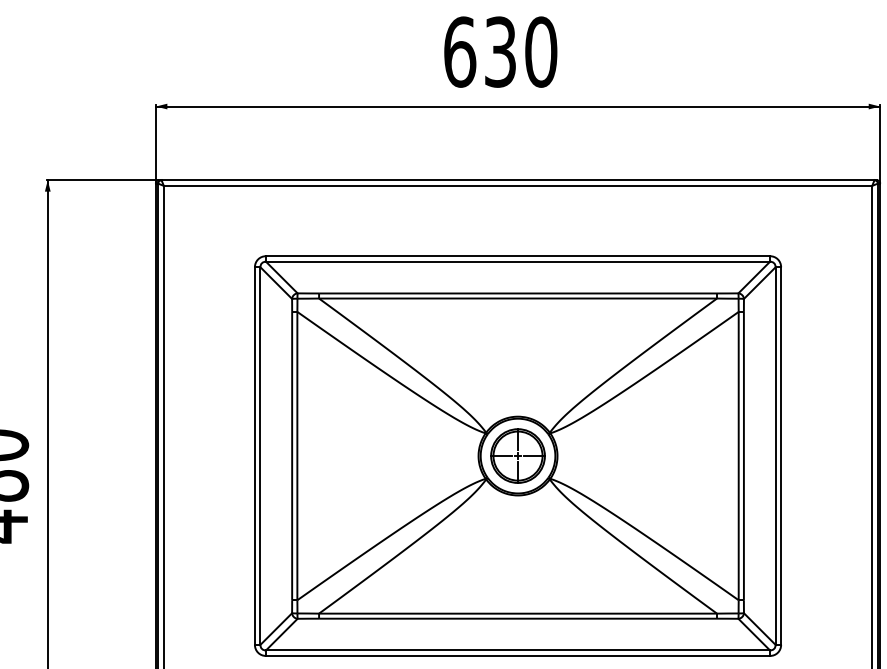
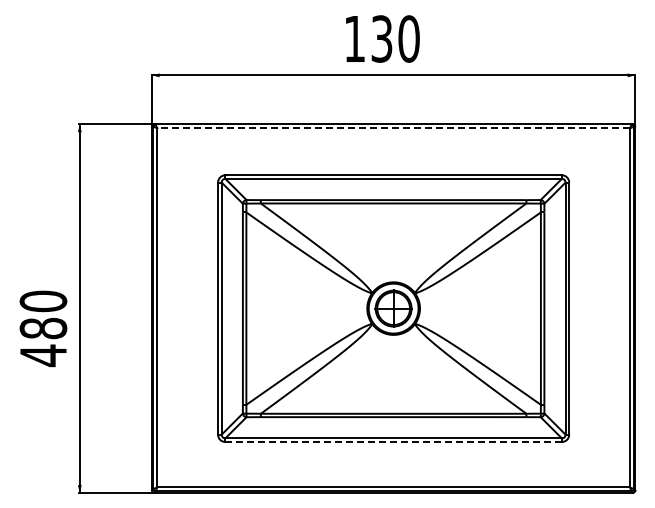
text: (459, 51) -> (354, 38), 630 -> 130
line: (517, 186) -> (393, 128), solid -> dashed
line: (517, 656) -> (393, 442), solid -> dashed

